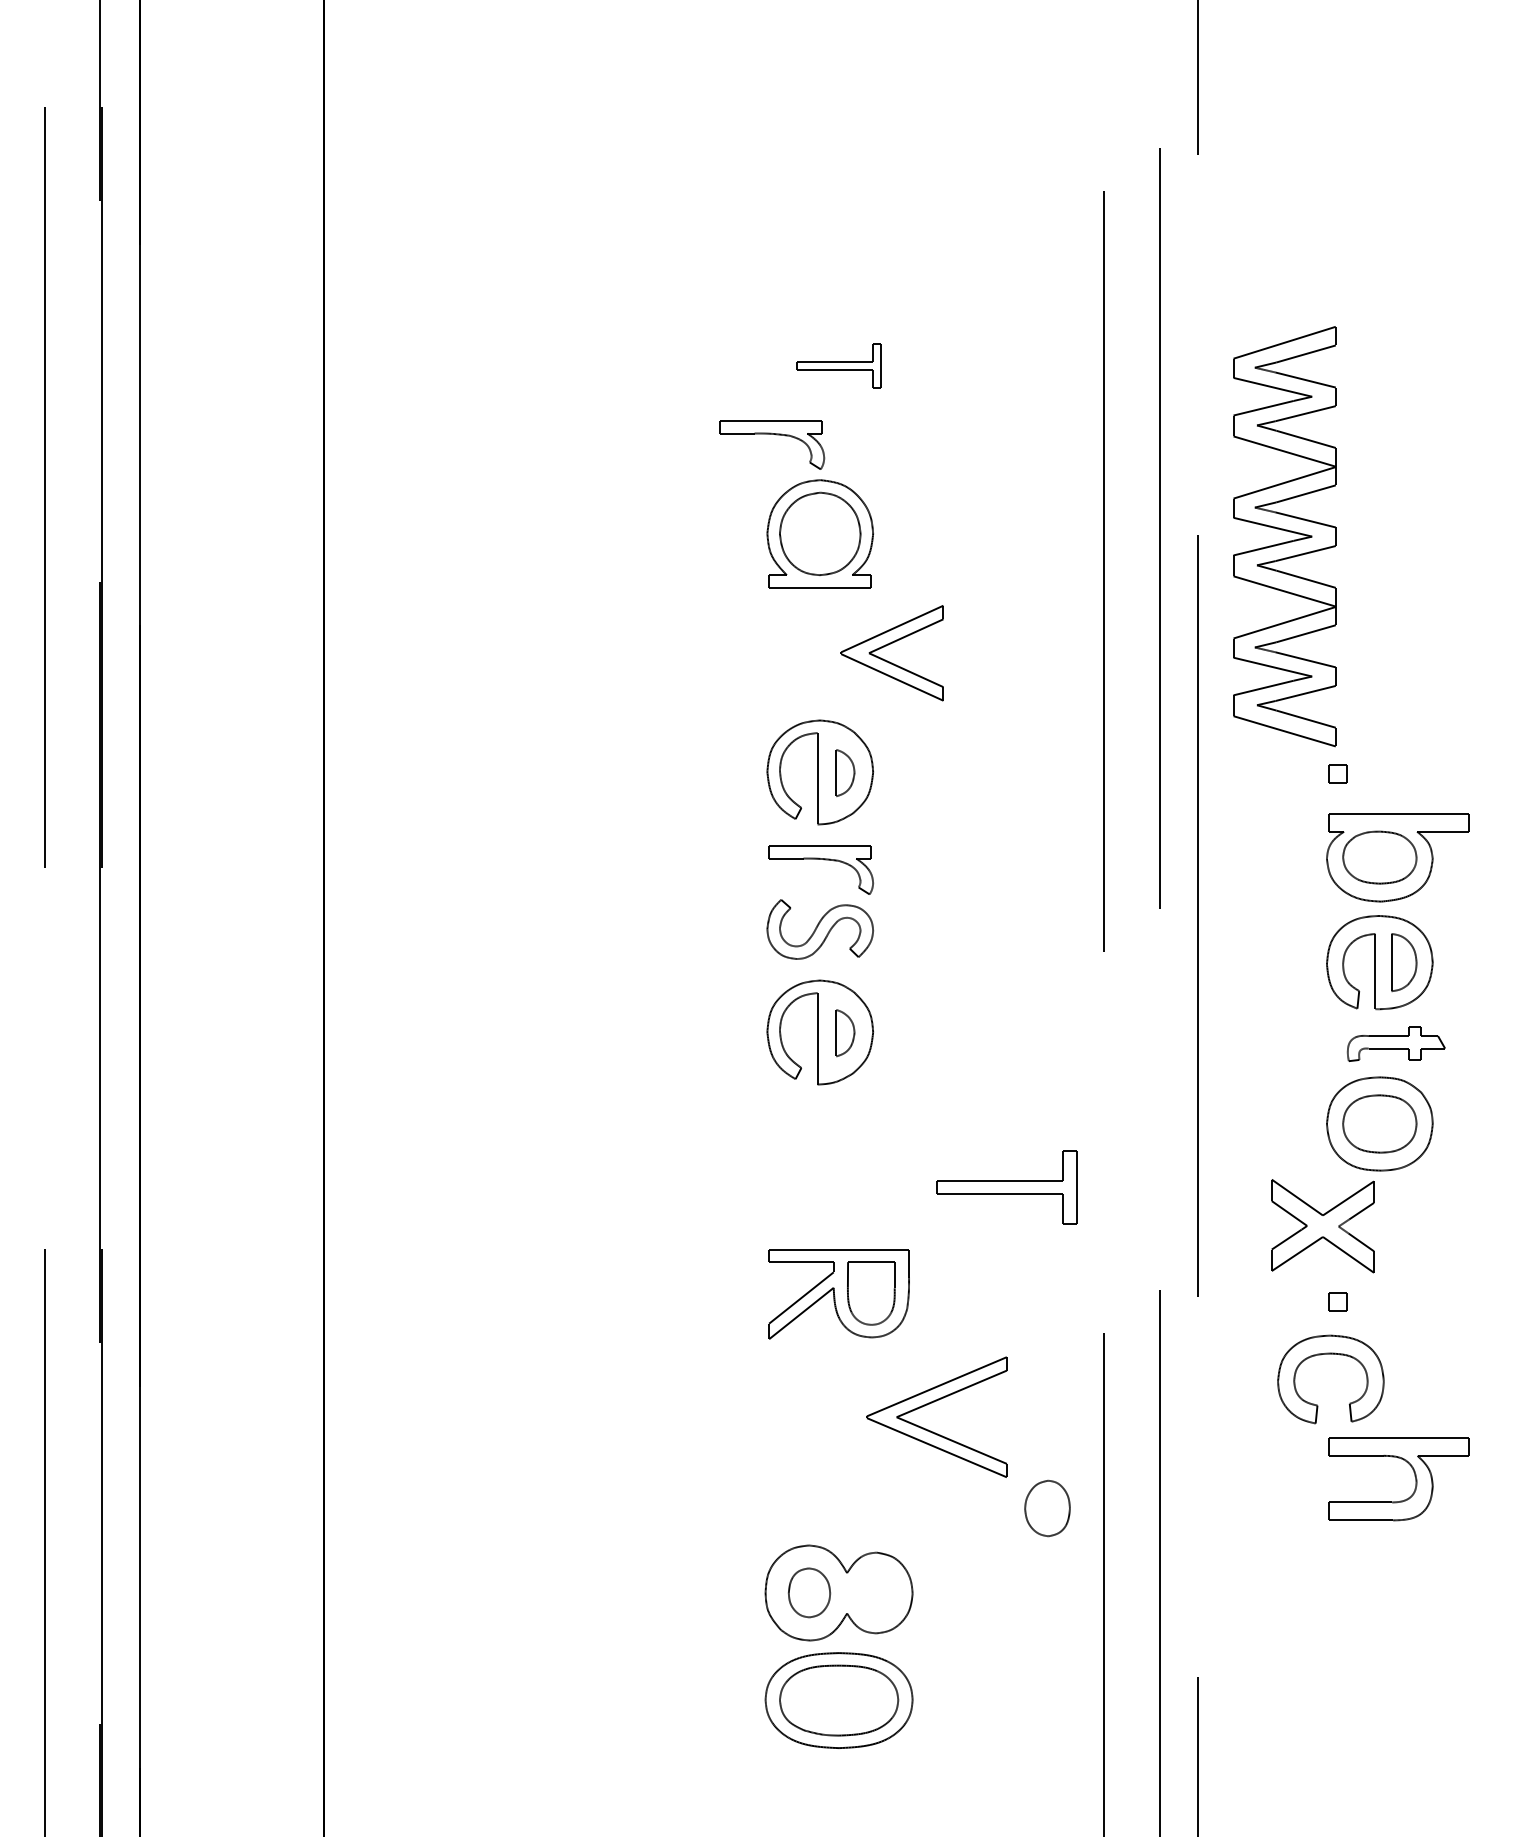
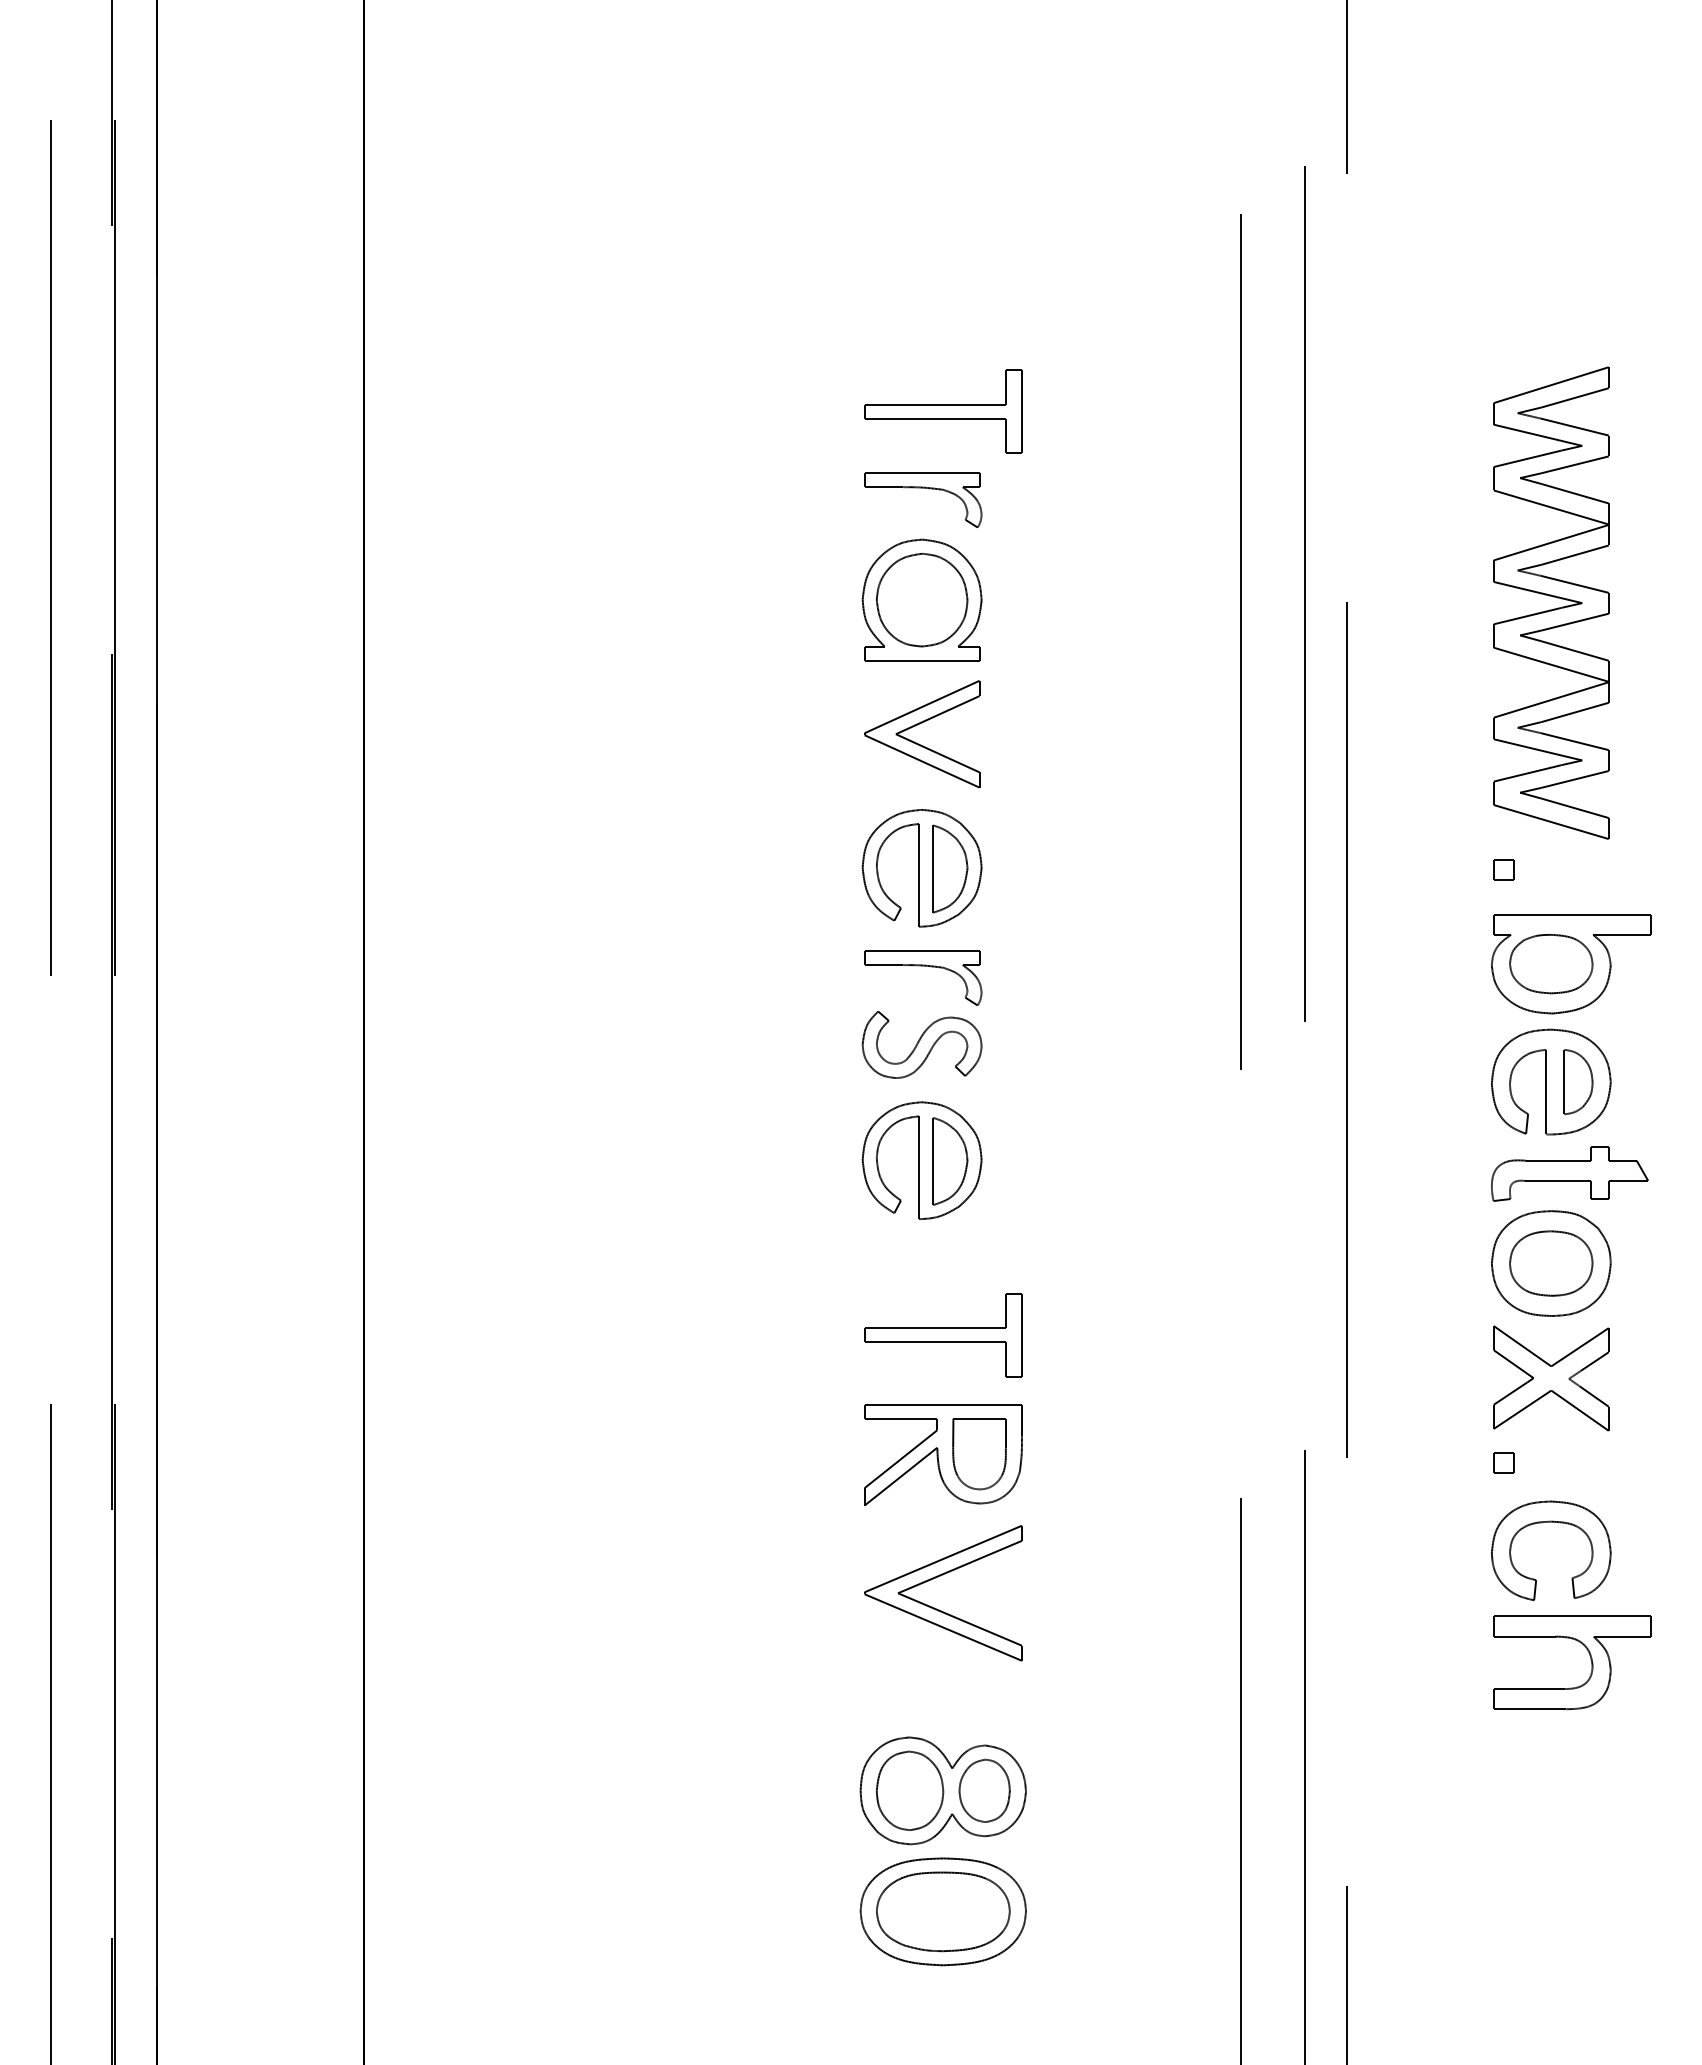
part: (839, 366) -> (943, 411), size x1.67
part: (772, 434) -> (923, 488), moved
part: (1284, 536) -> (1551, 602), moved
part: (889, 661) -> (918, 743), moved
part: (845, 772) -> (950, 868), size x1.67
part: (845, 1033) -> (950, 1161), size x1.67
part: (1396, 1043) -> (1569, 1173), size x1.43
part: (1007, 1187) -> (943, 1335), moved
part: (1323, 1226) -> (1551, 1378), moved
part: (1331, 1354) -> (1551, 1522), moved
part: (933, 1431) -> (939, 1609), moved
part: (1047, 1508) -> (984, 1790), moved
part: (809, 1592) -> (909, 1790), size x1.43

